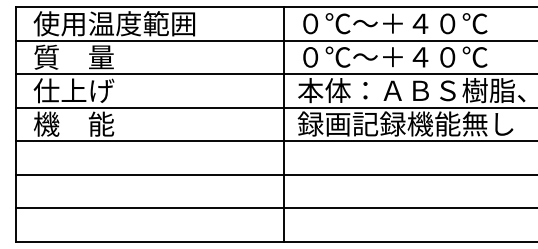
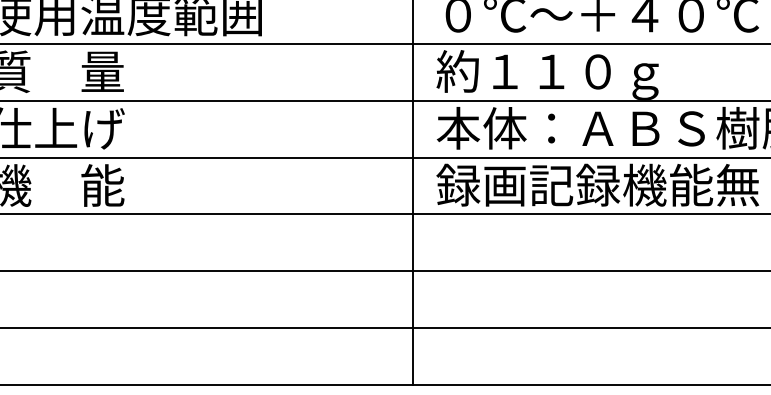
text: (392, 58) -> (597, 73), ０℃～＋４０℃ -> 約１１０ｇ

